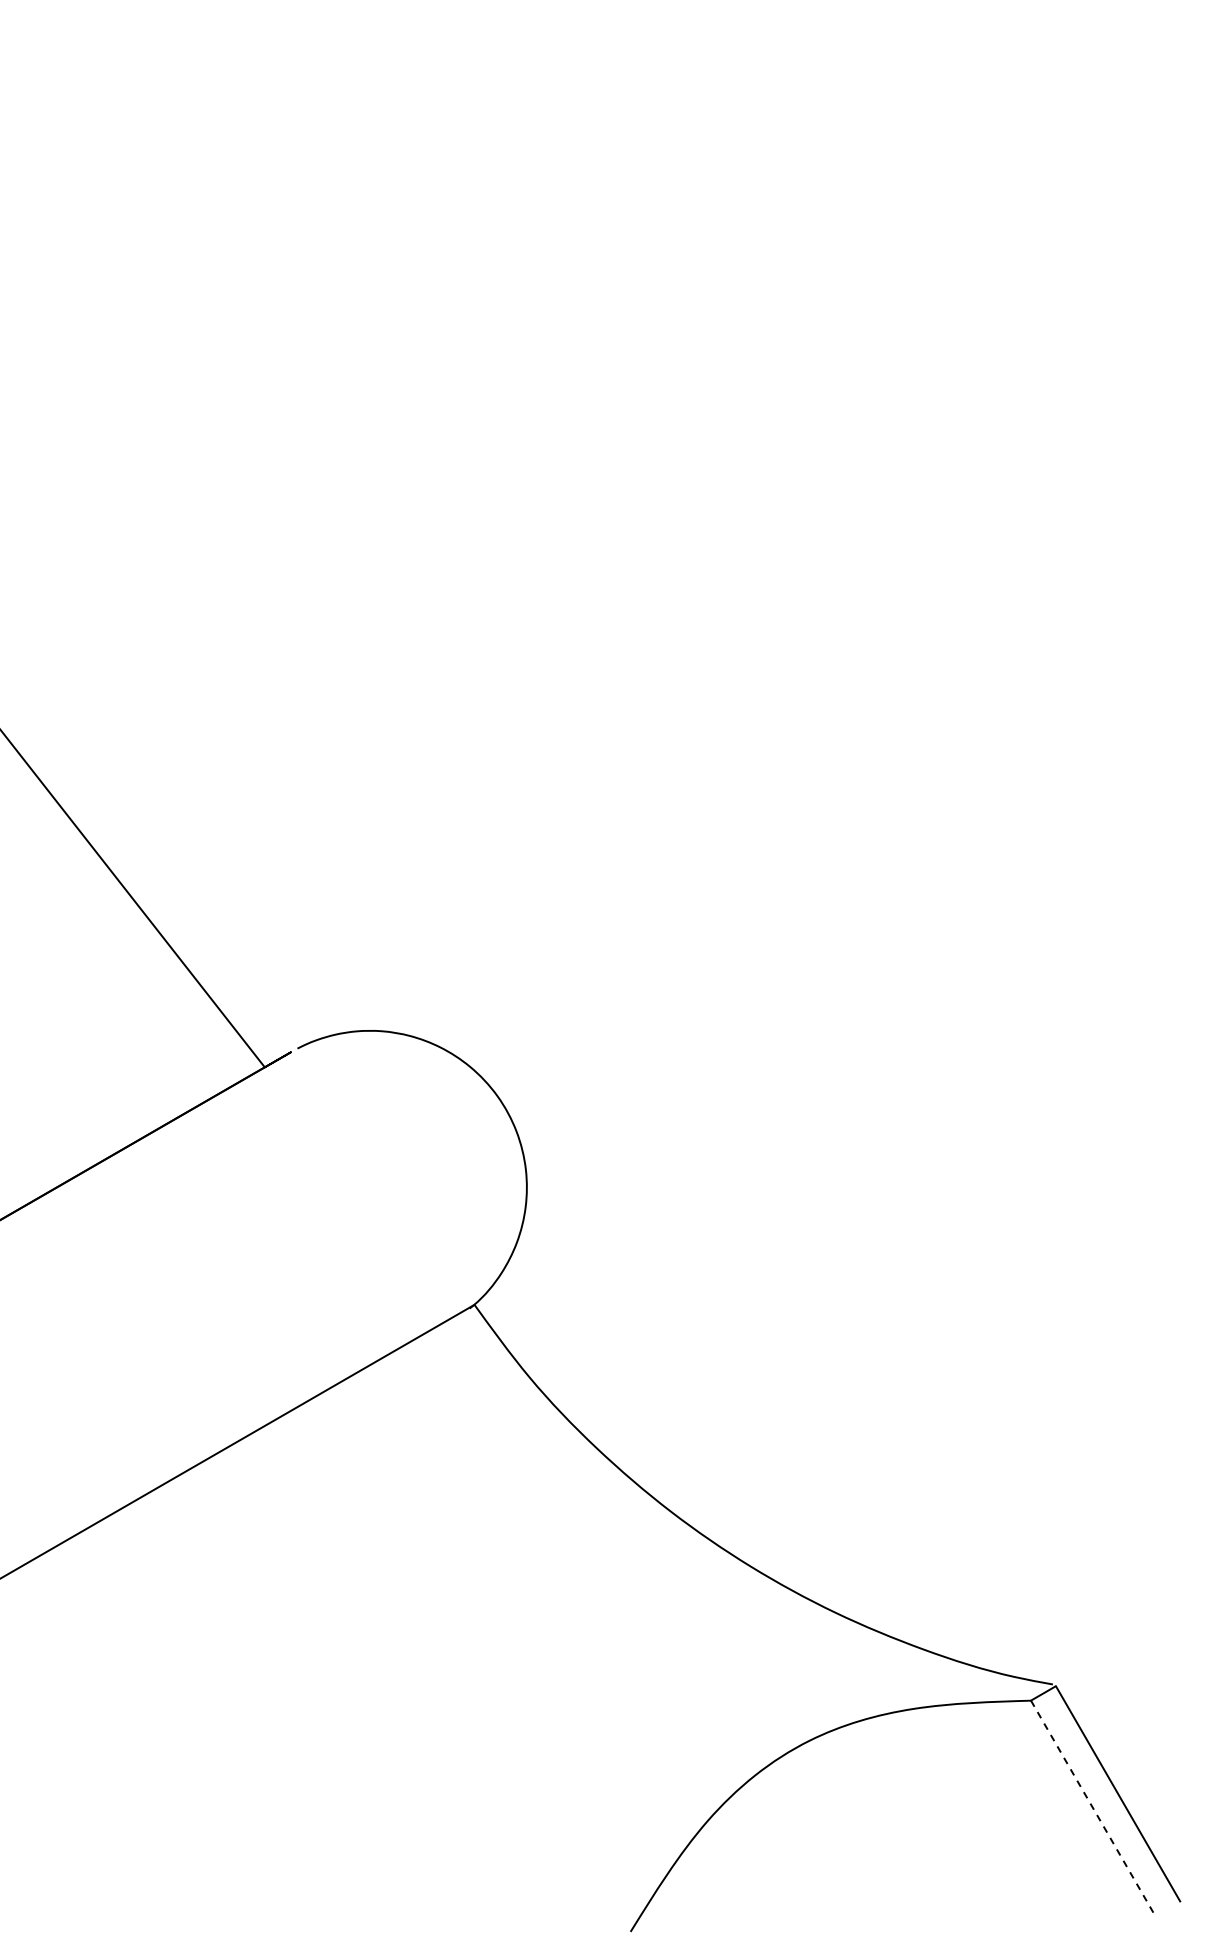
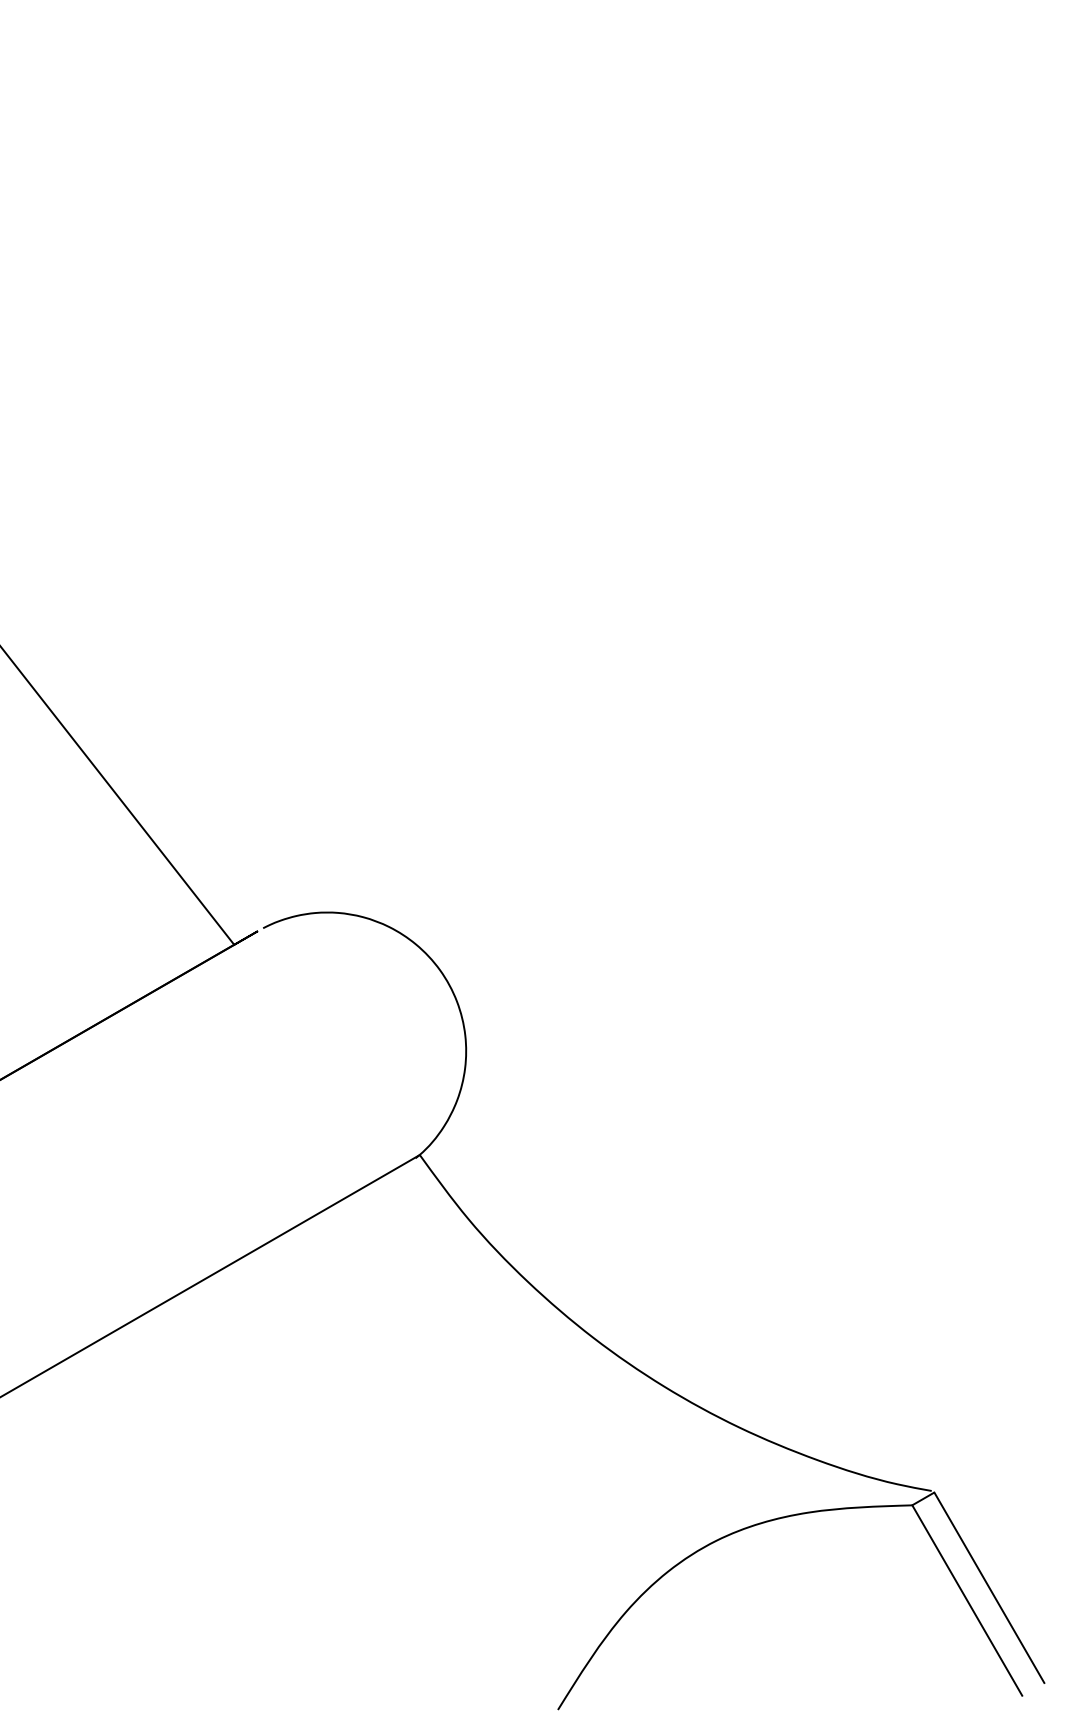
line: (1093, 1808) -> (967, 1600), dashed -> solid

